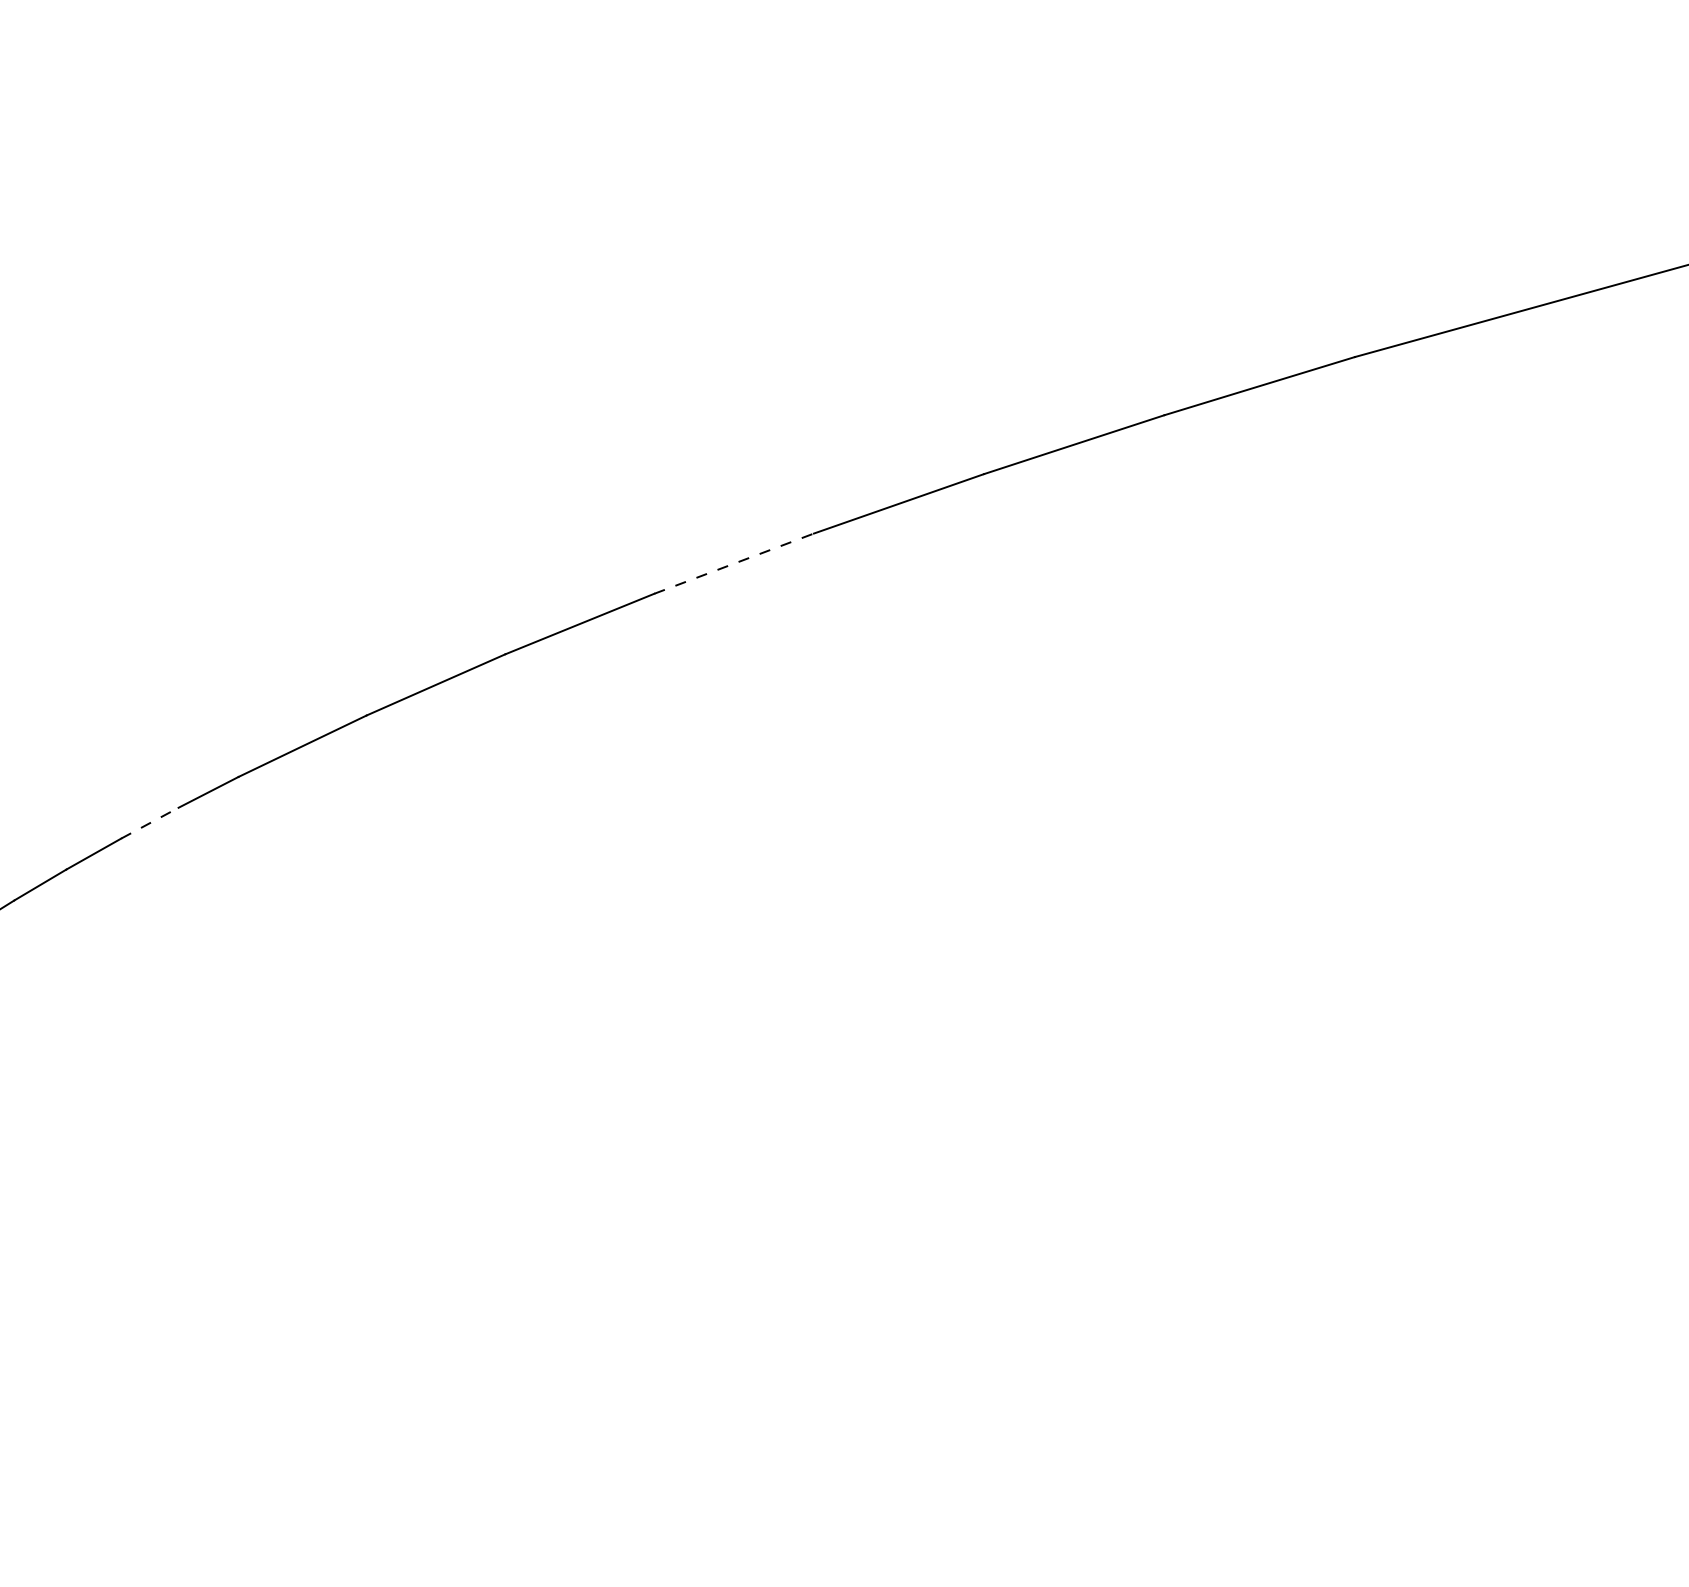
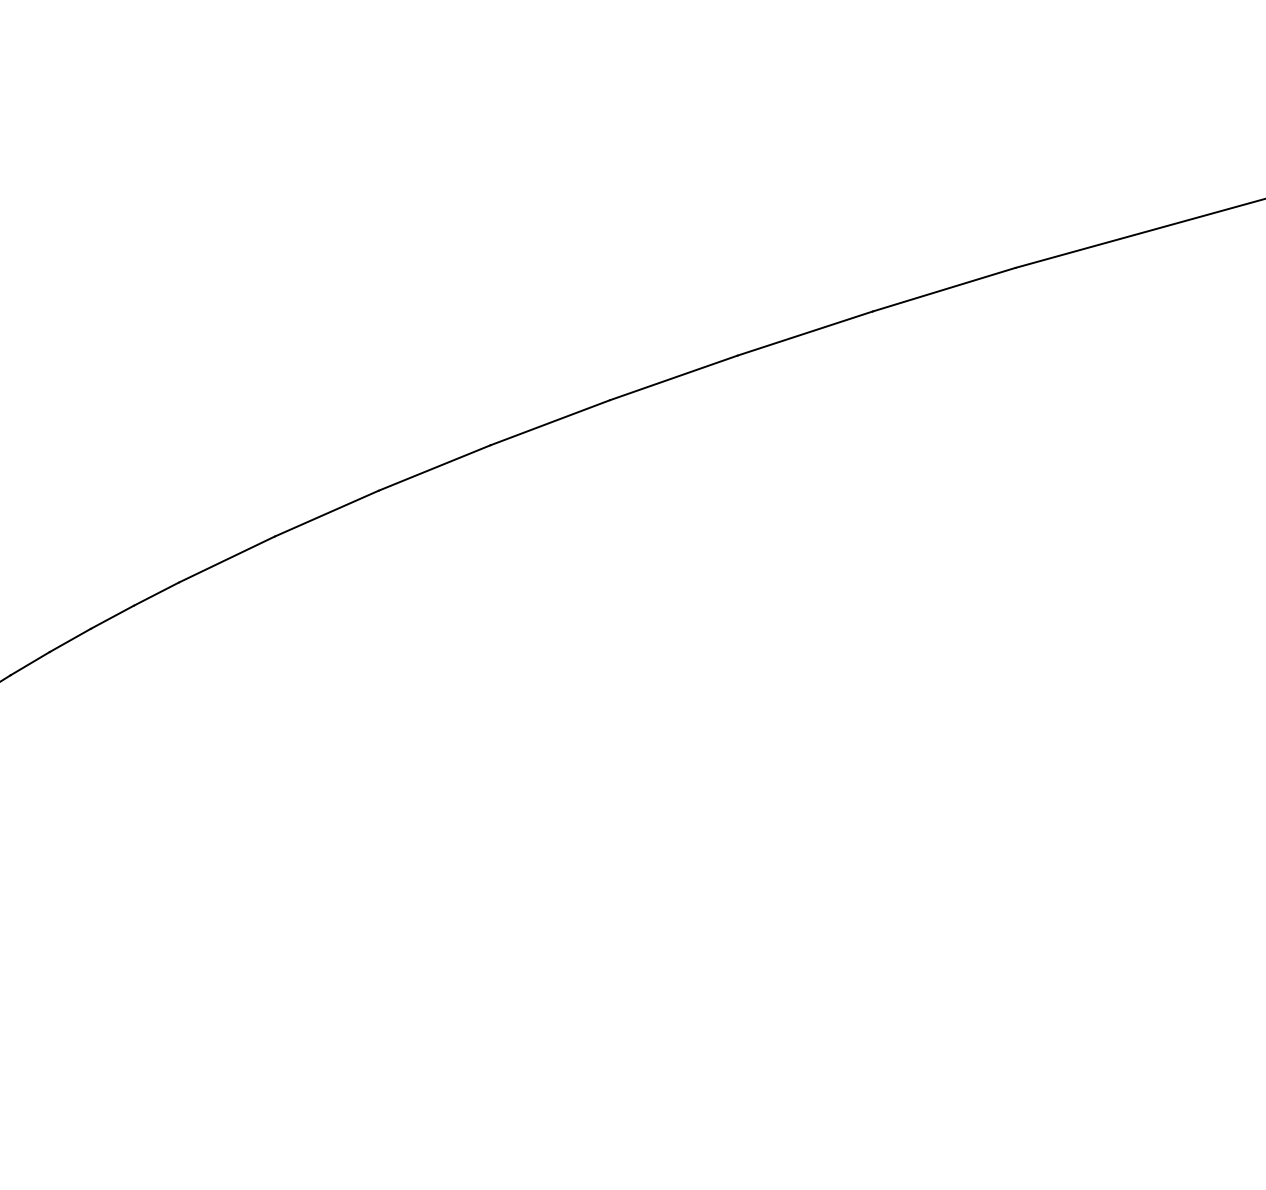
line: (734, 563) -> (550, 422), dashed -> solid
line: (149, 823) -> (112, 617), dashed -> solid

